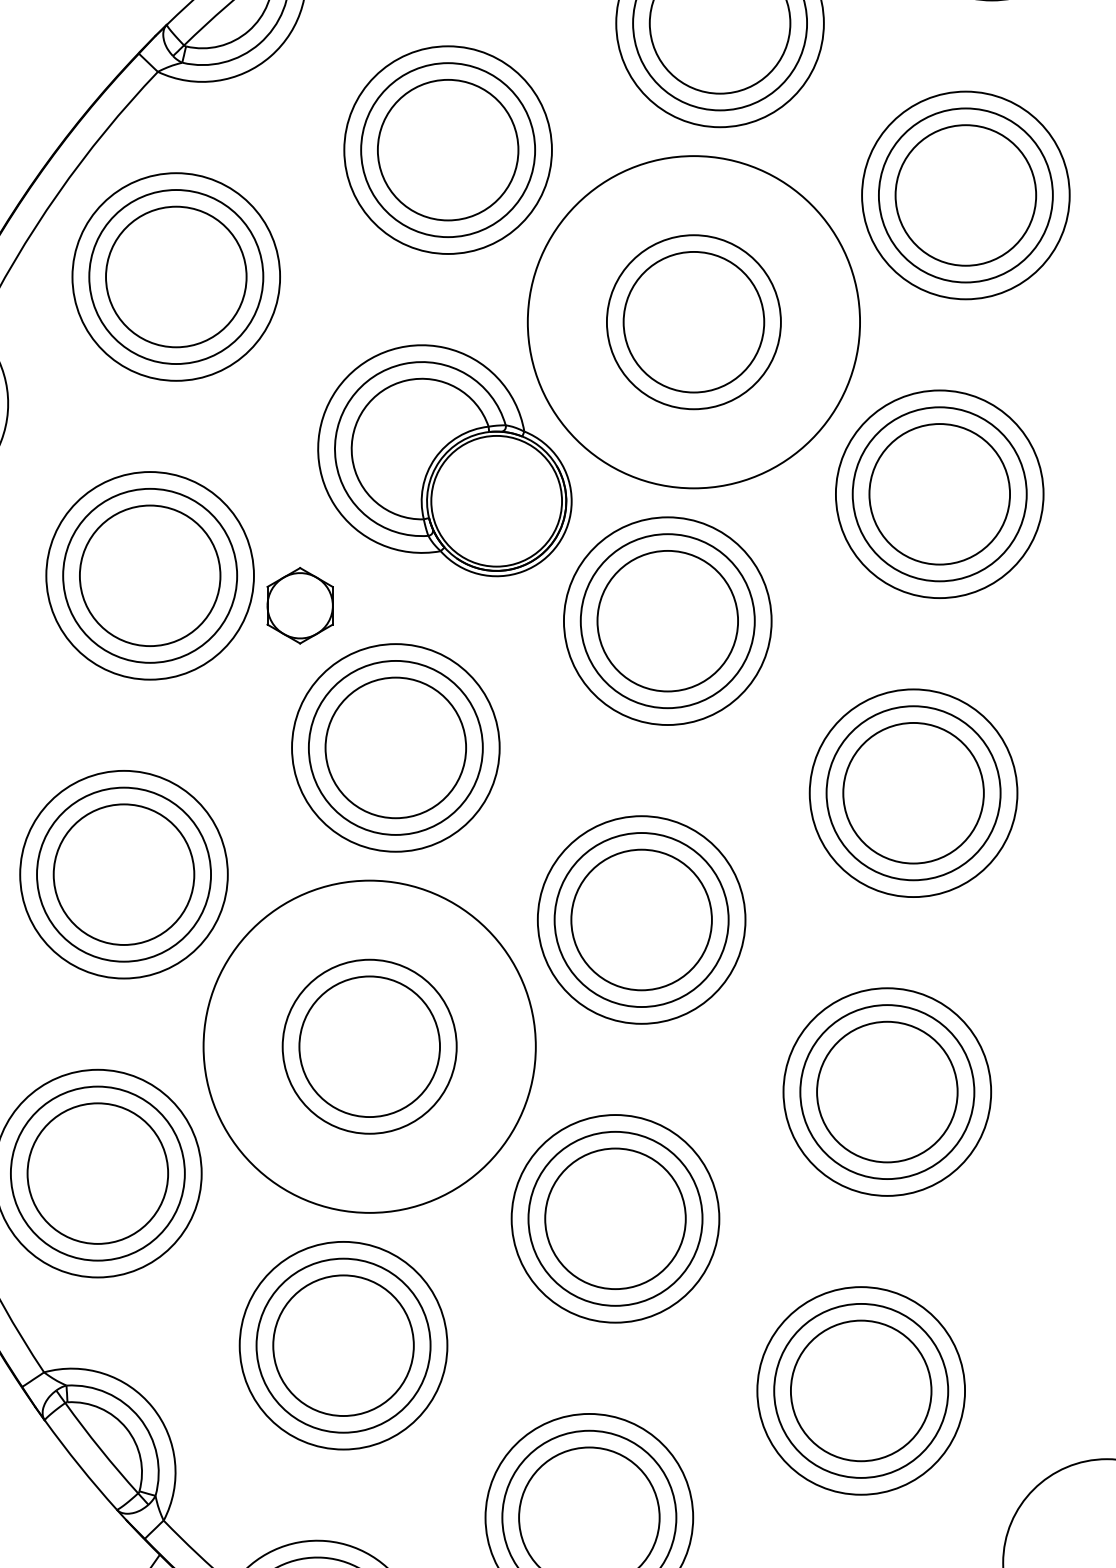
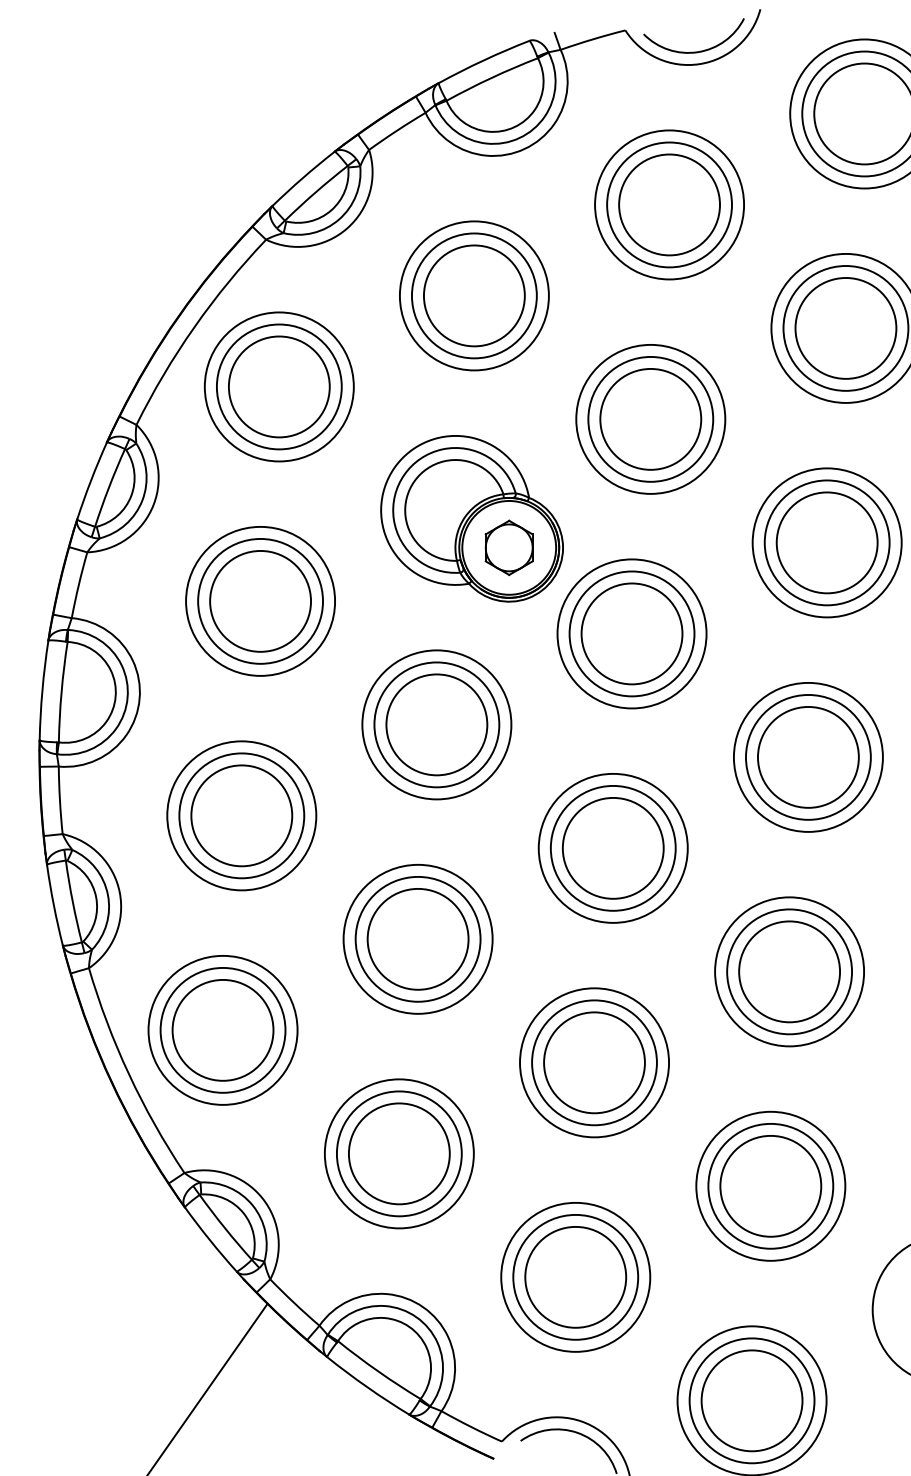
circle: (693, 320) -> (650, 418), size x0.62
part: (299, 605) -> (508, 547), moved
circle: (368, 1045) -> (417, 938), size x0.62

